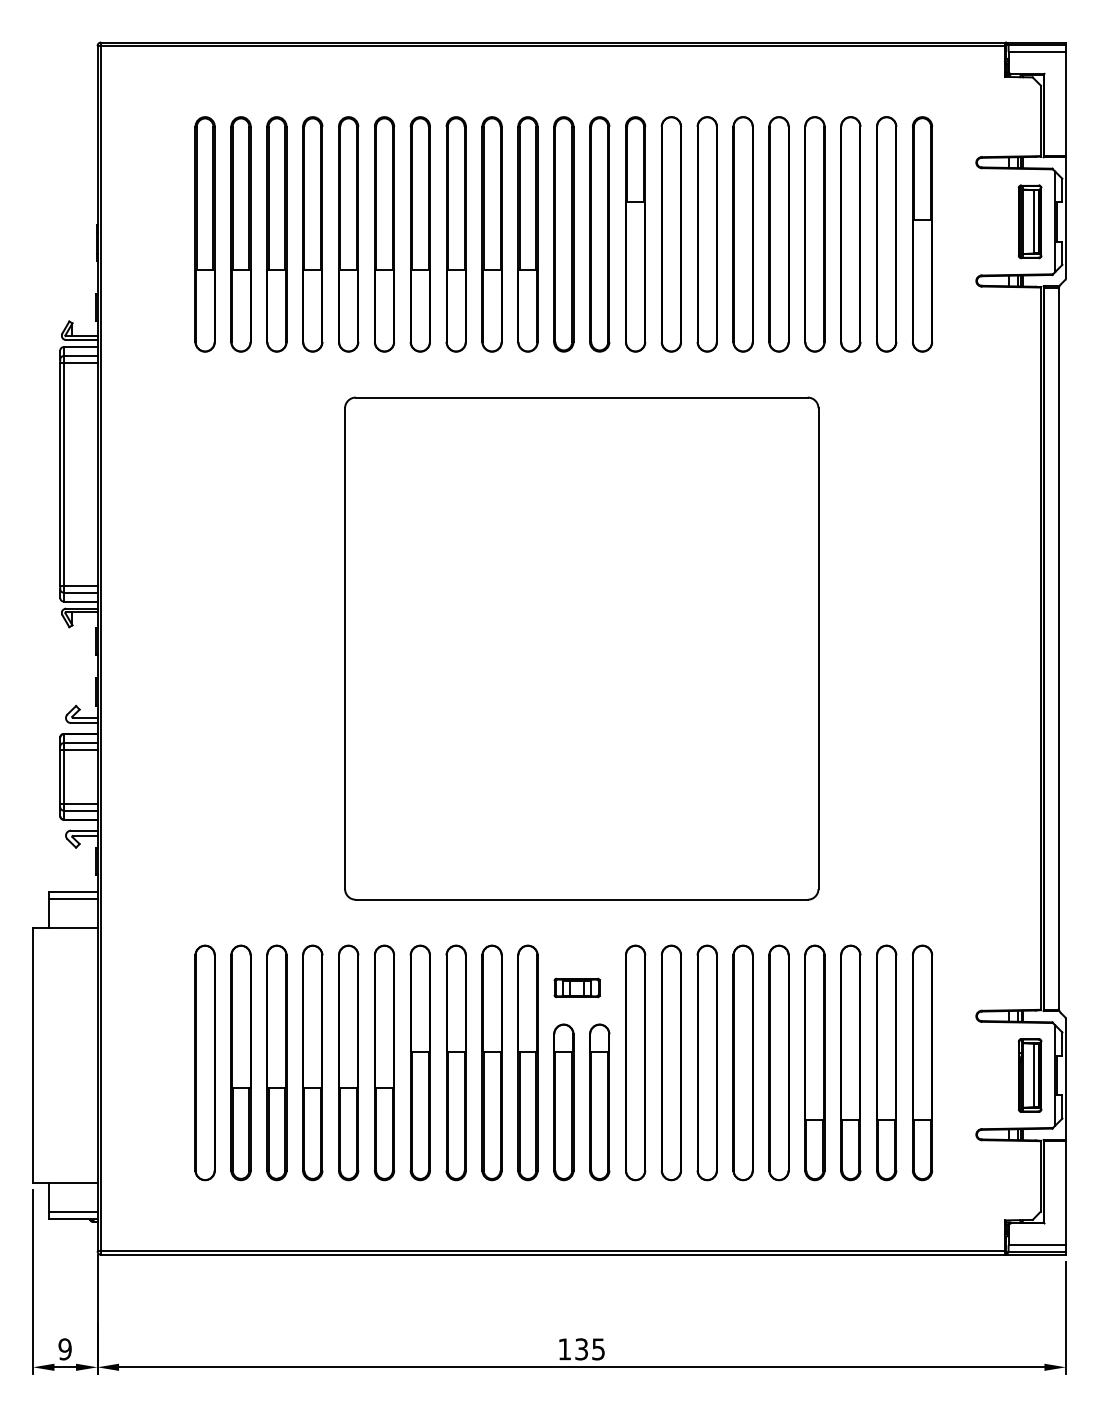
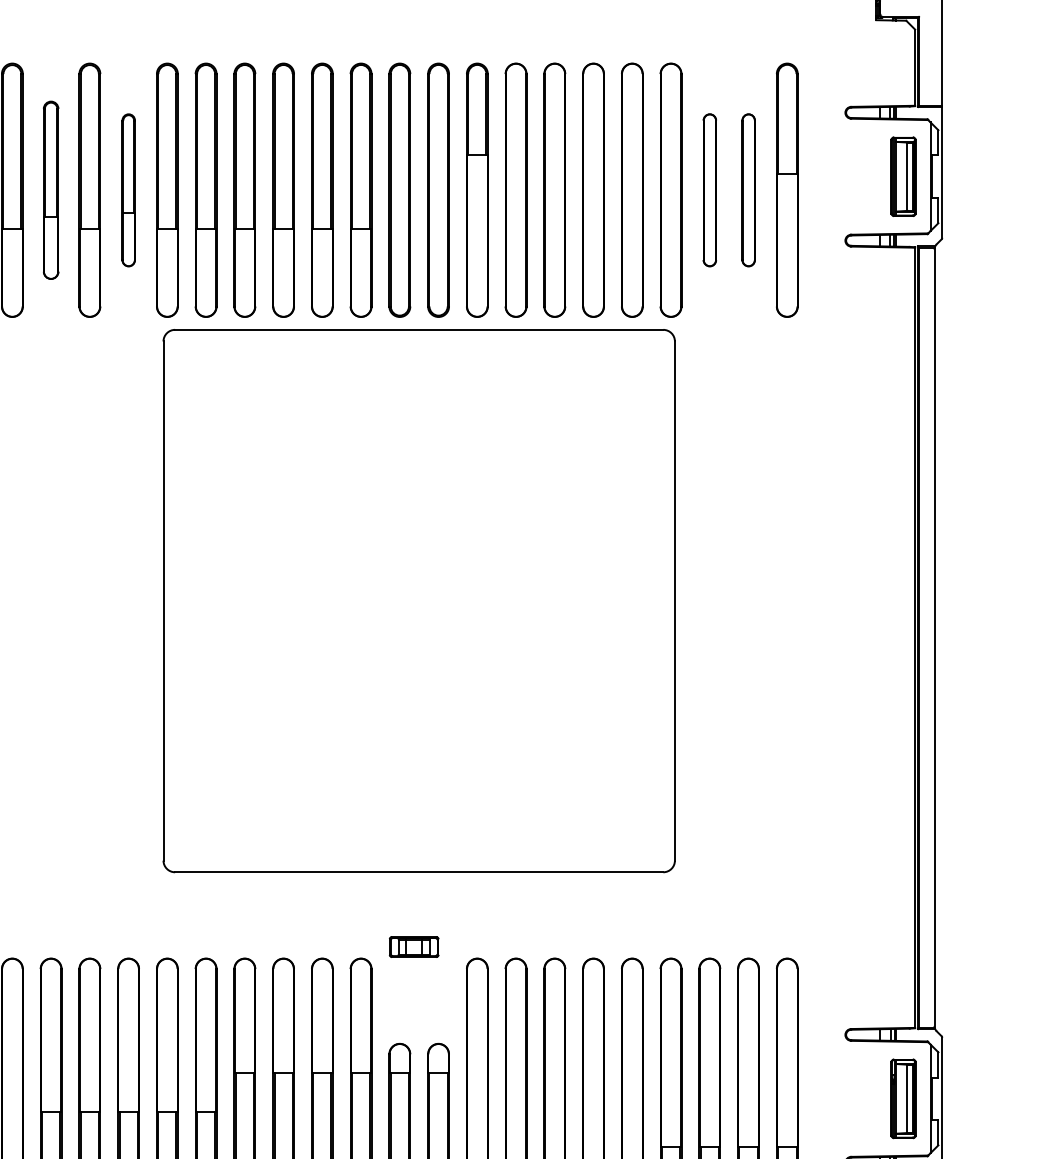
part: (240, 234) -> (50, 190), size x0.7
part: (312, 234) -> (128, 190), size x0.6
part: (850, 234) -> (709, 190), size x0.6
part: (886, 234) -> (748, 190), size x0.6
part: (581, 648) -> (418, 600), moved
part: (576, 987) -> (413, 946), moved

